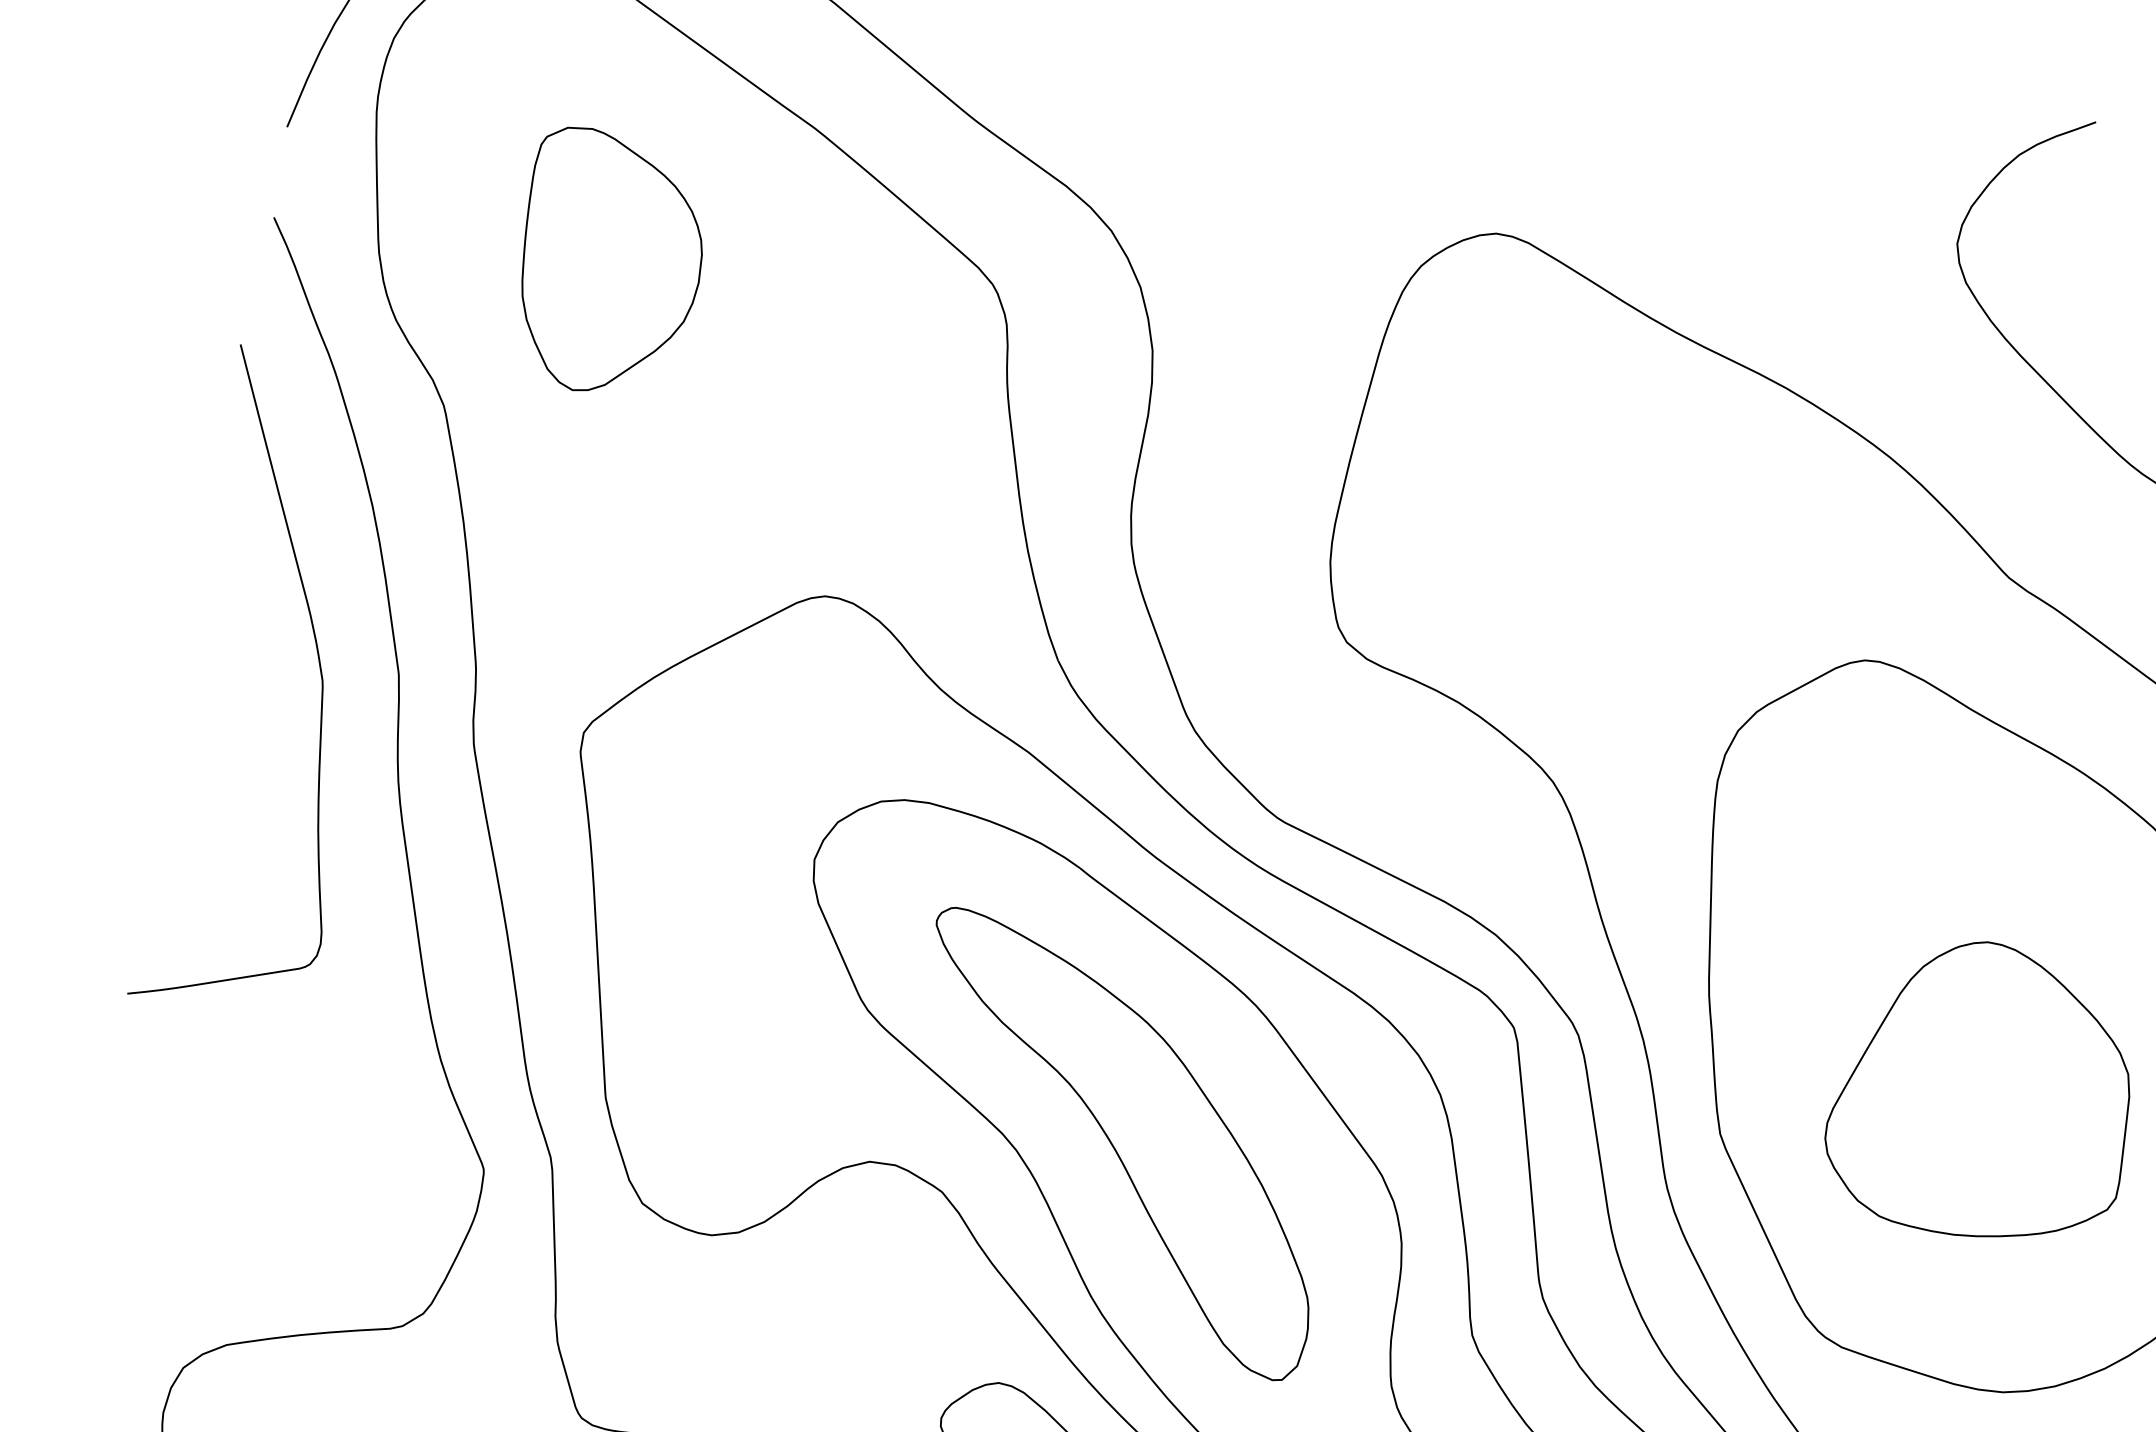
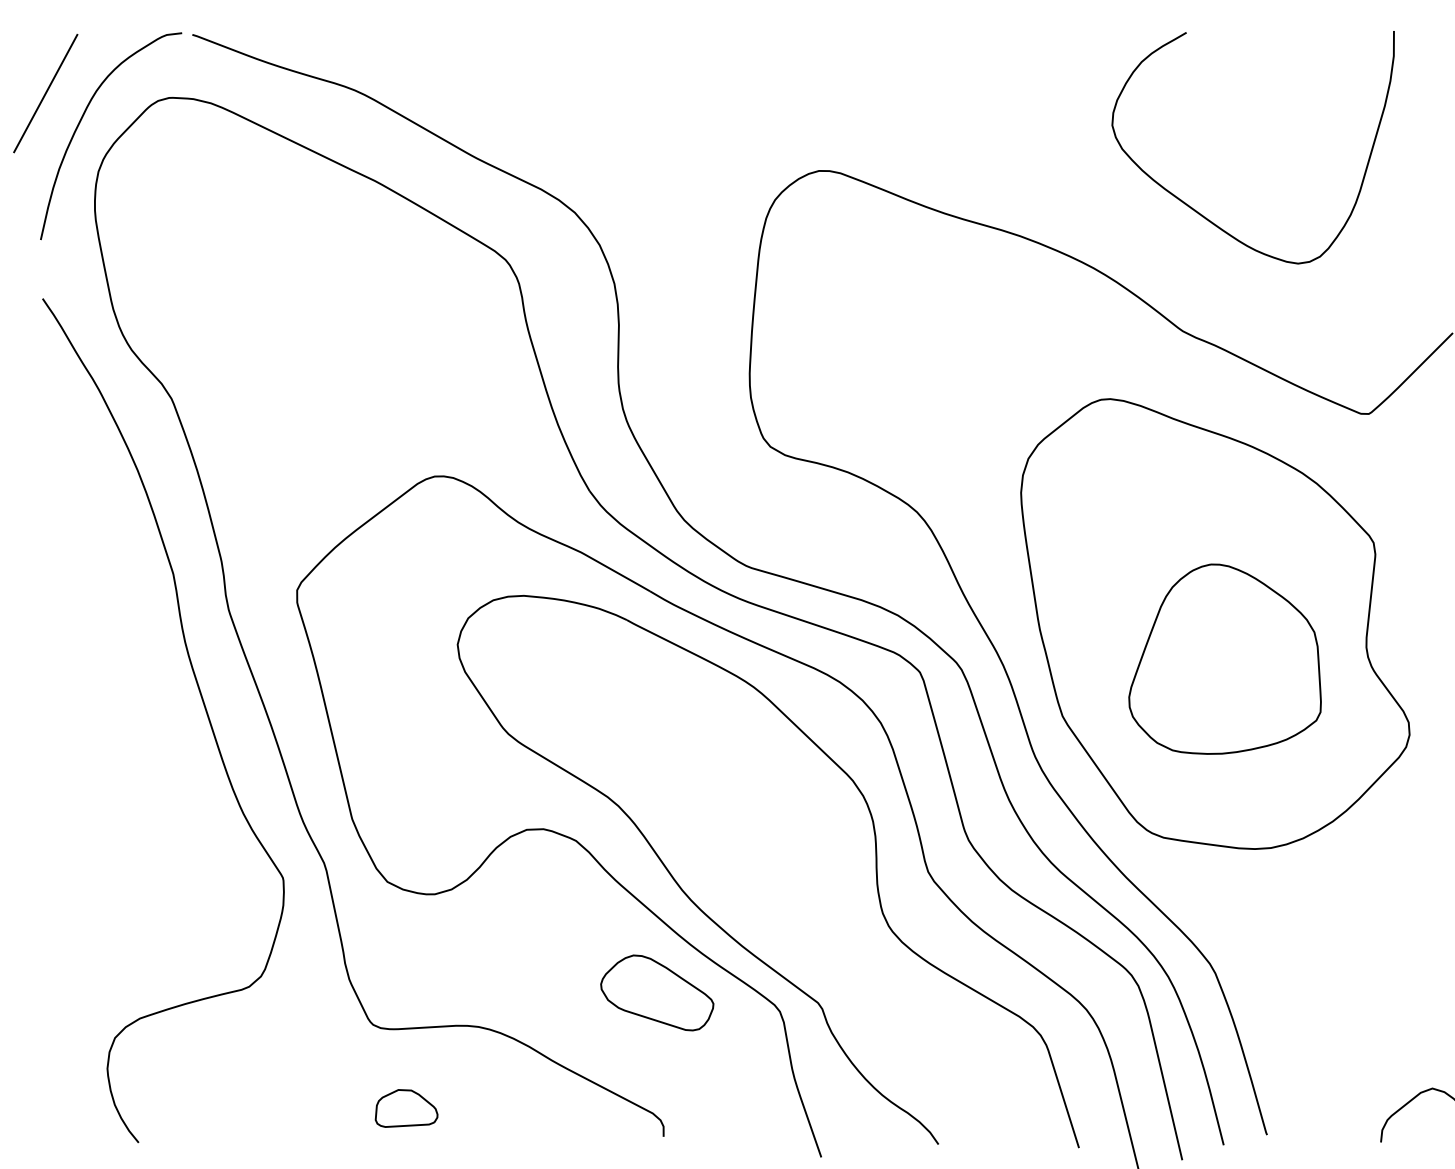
part: (609, 264) -> (260, 290), removed
curve: (320, 689) -> (125, 592), removed
part: (1118, 1144) -> (682, 790), removed

